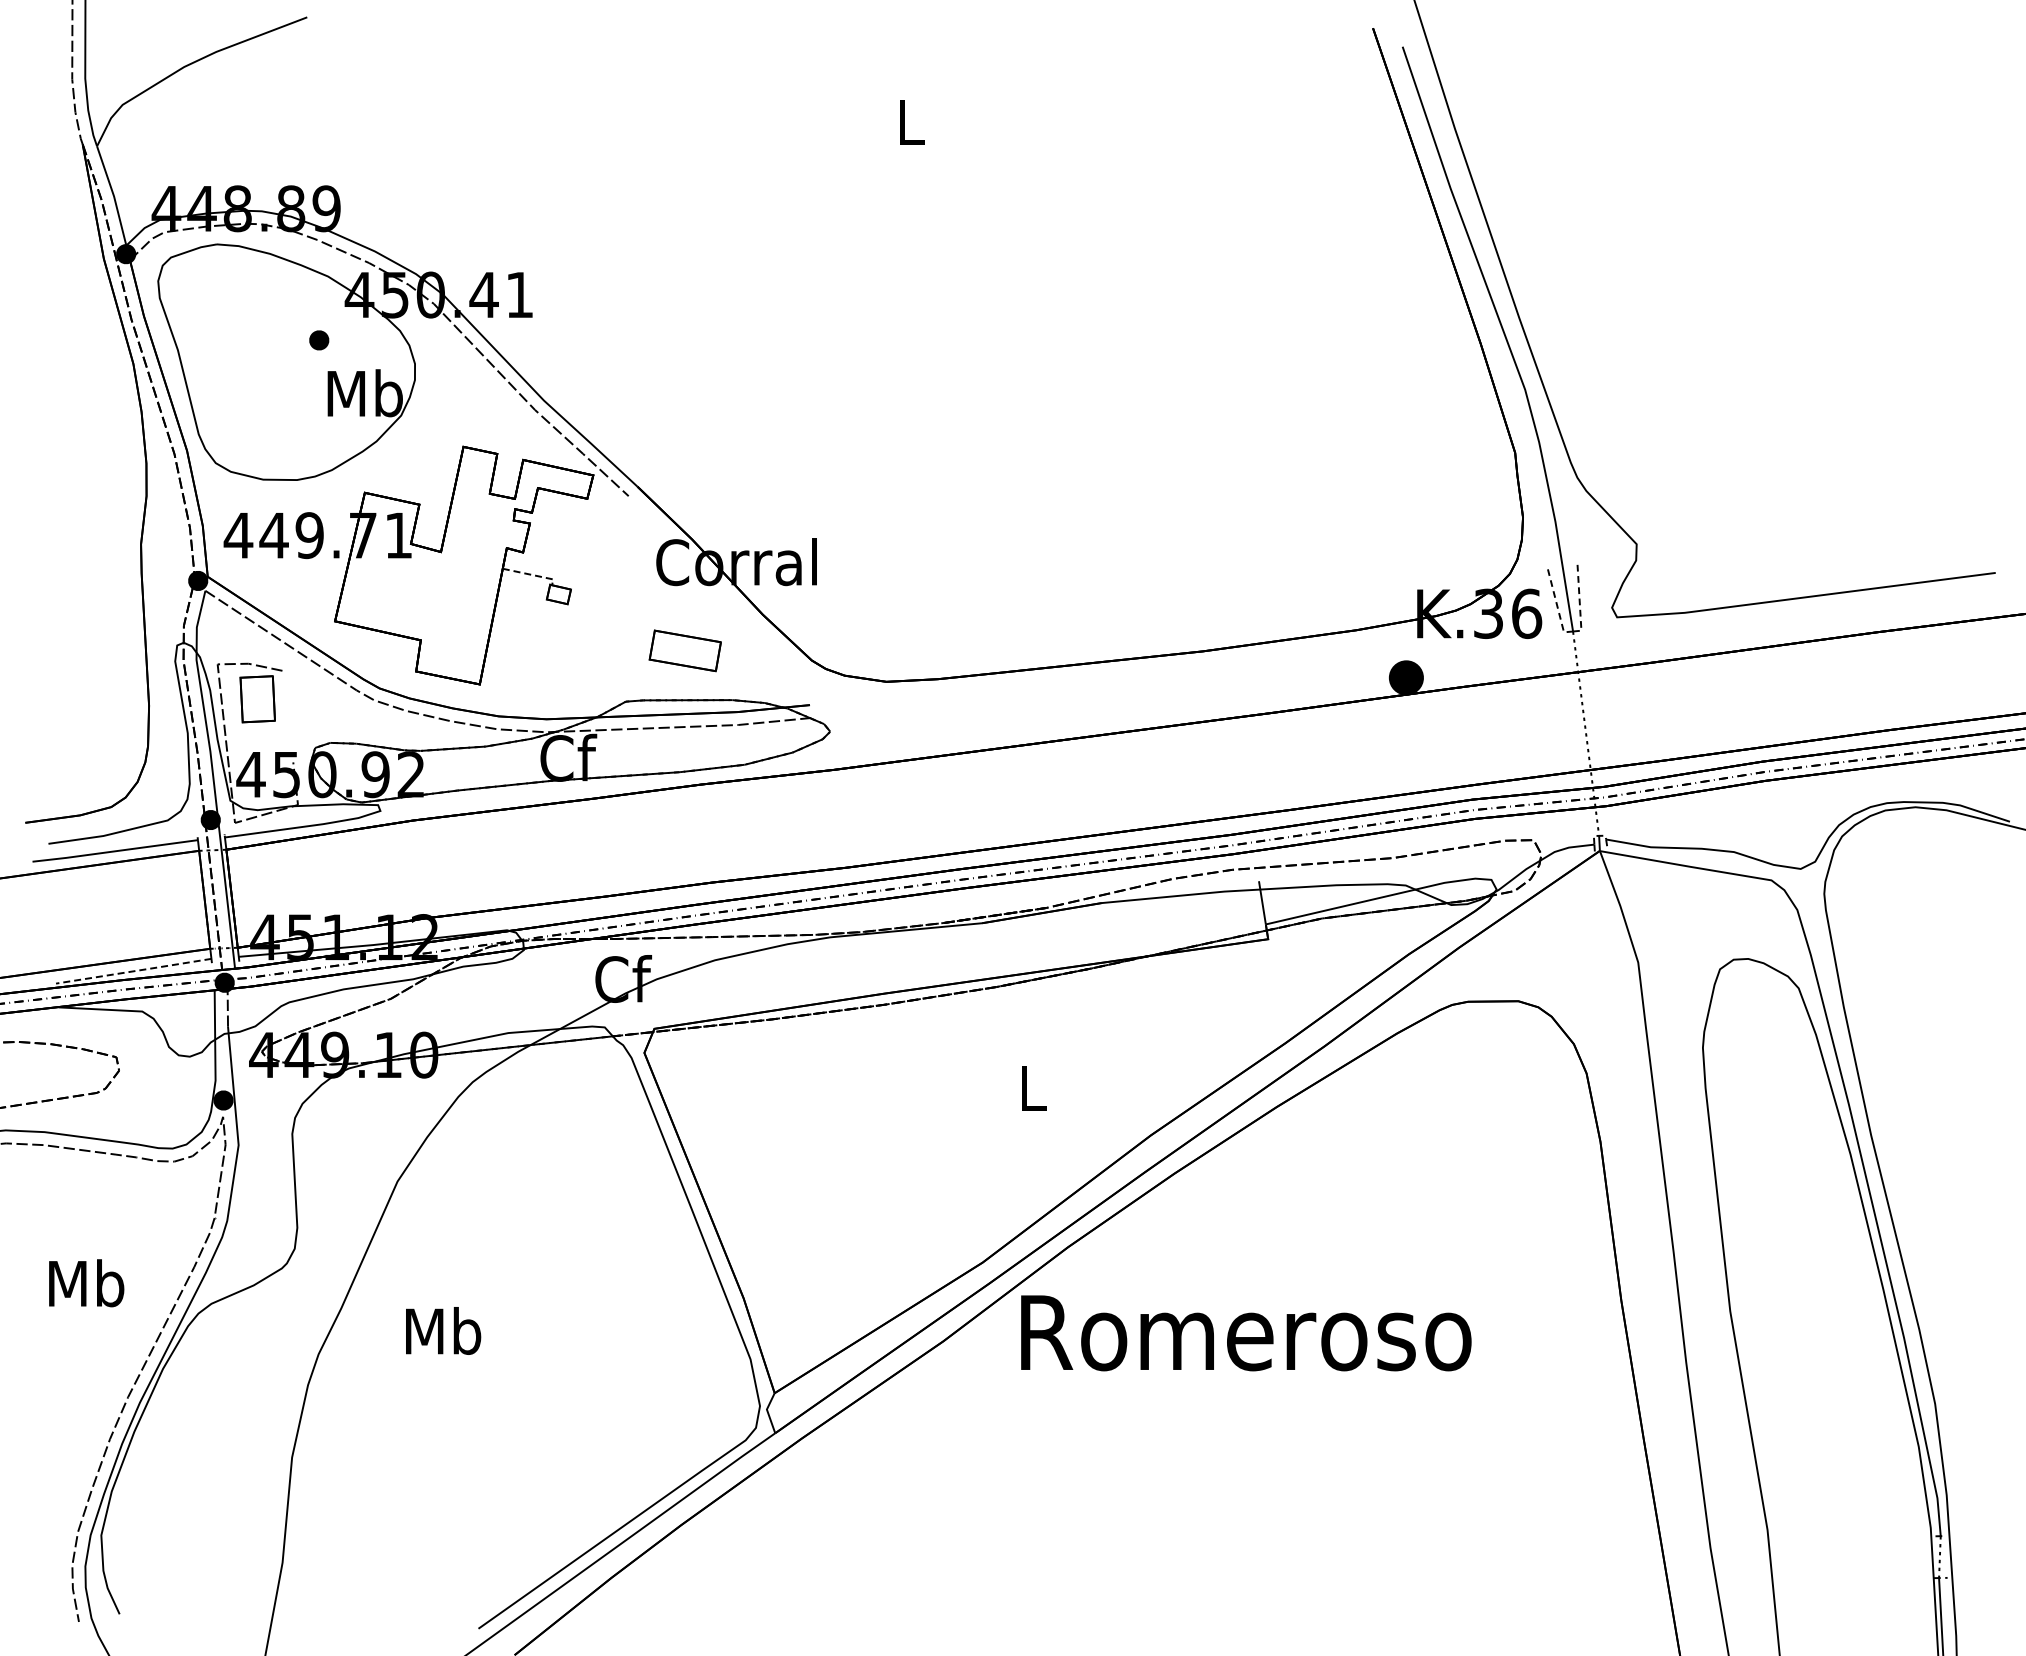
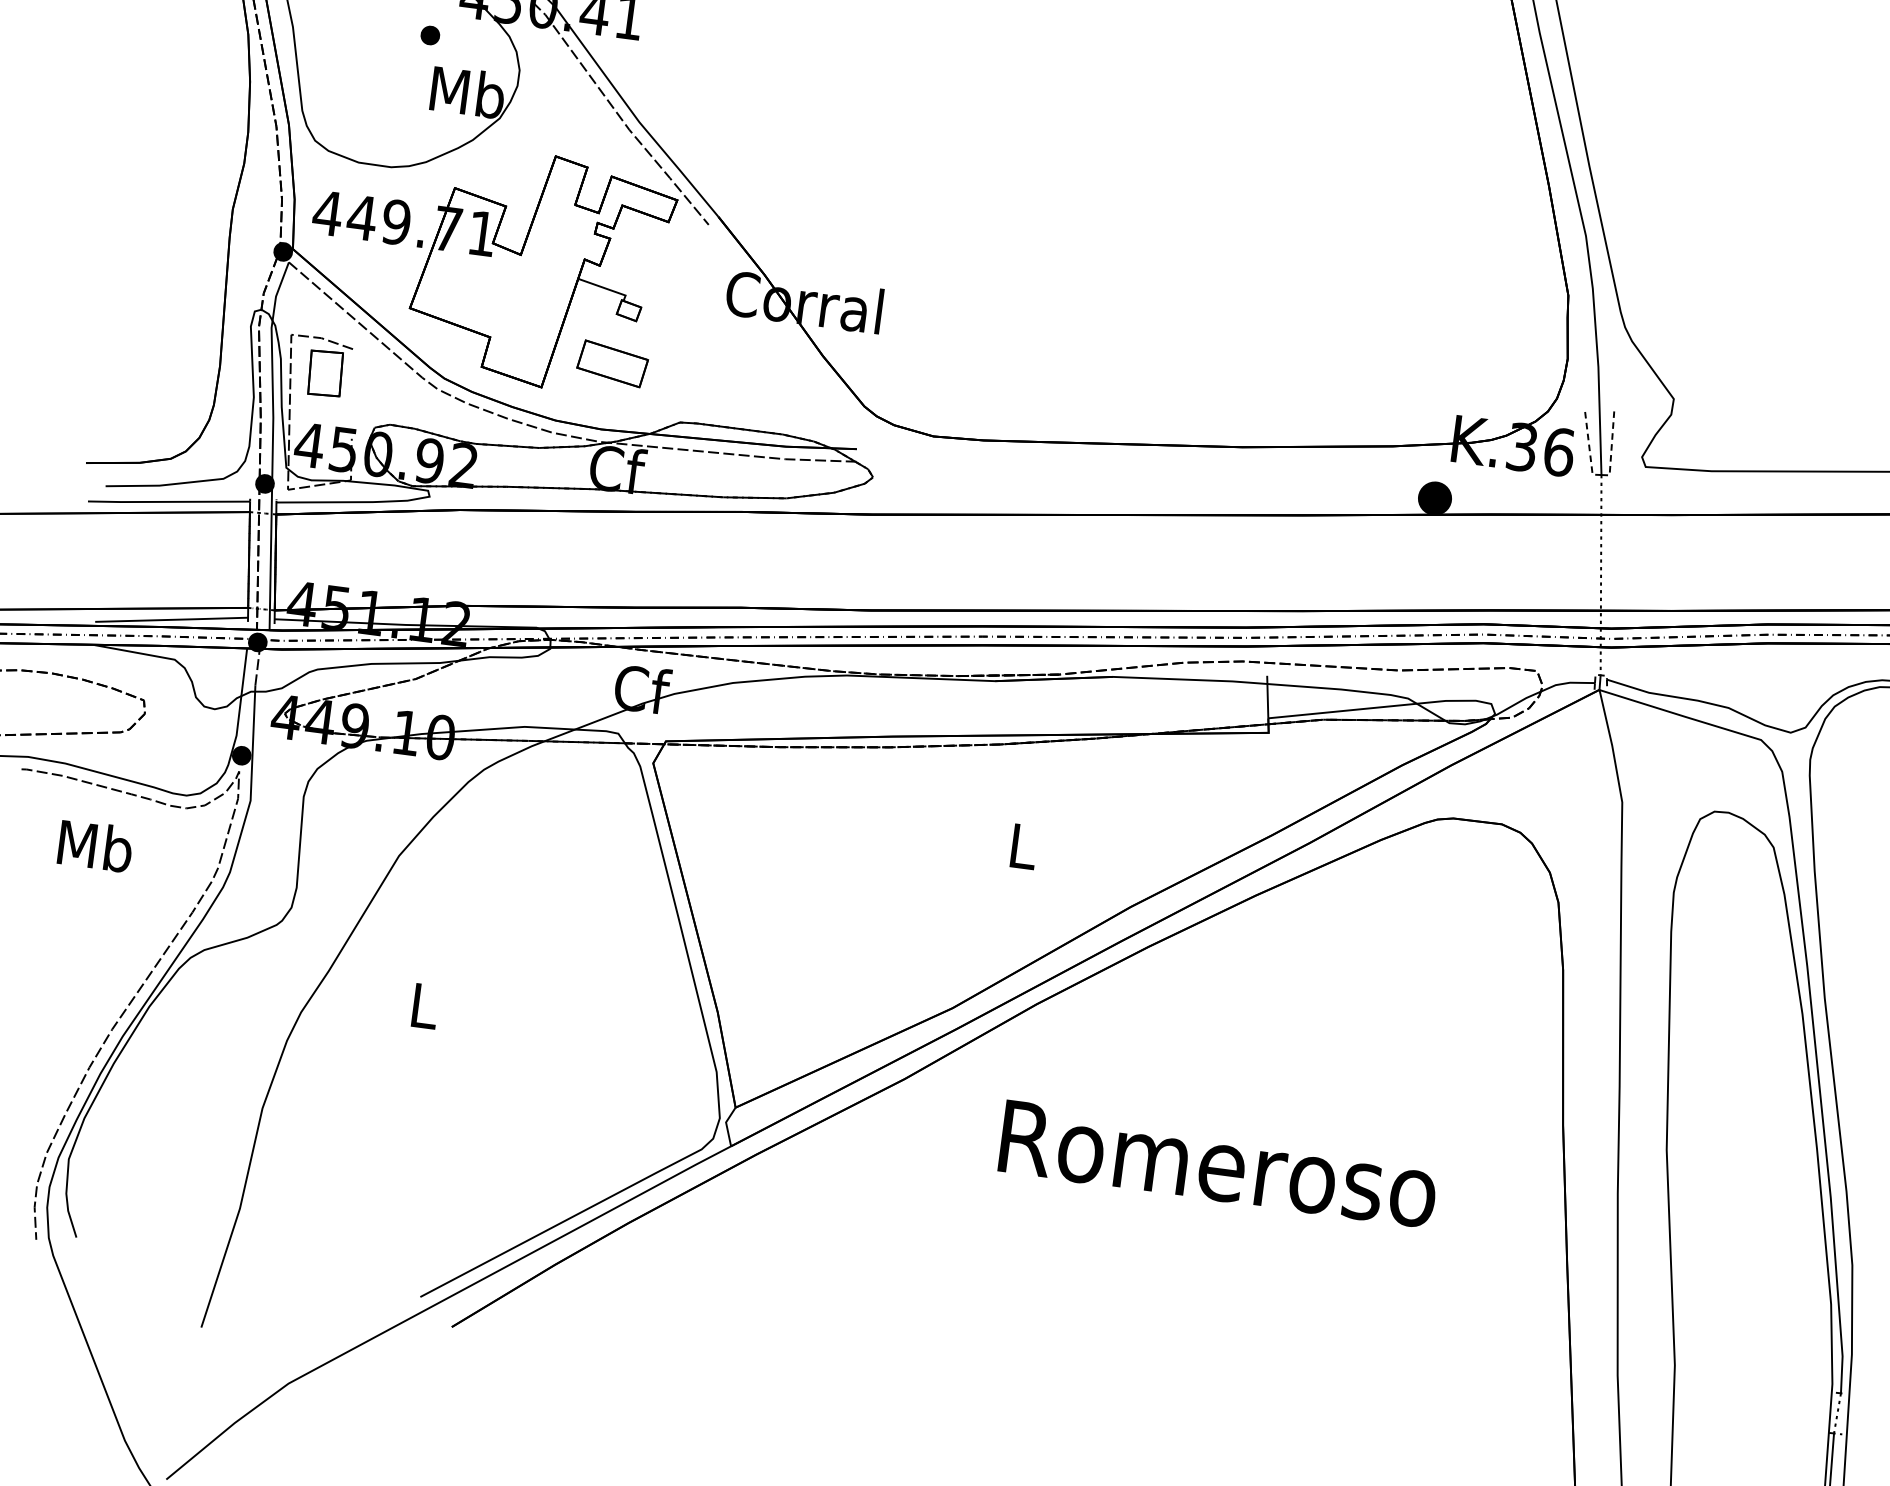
line: (531, 574) -> (605, 288), dashed -> solid
part: (684, 650) -> (611, 363), moved
line: (134, 971) -> (172, 620), dashed -> solid
text: (86, 1283) -> (95, 846), moved
text: (443, 1330) -> (424, 1005), Mb -> L
text: (1246, 1333) -> (1219, 1164), moved

